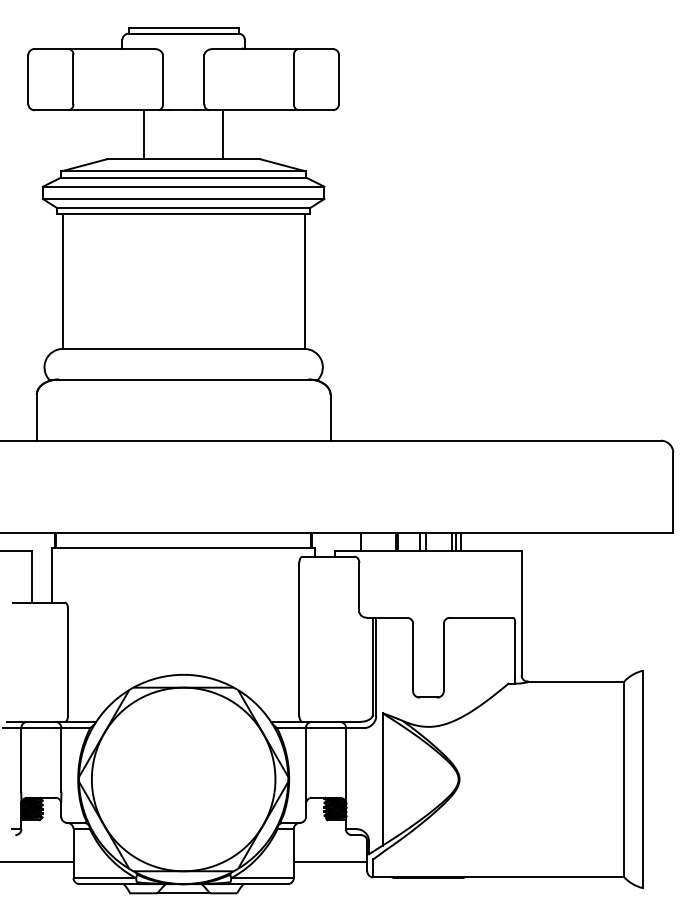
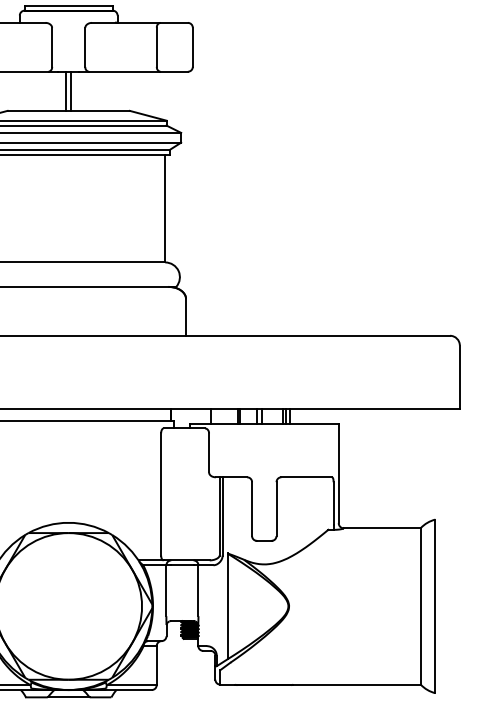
line: (143, 134) -> (70, 91), moved
line: (223, 134) -> (66, 91), moved
line: (330, 862) -> (186, 672), removed

